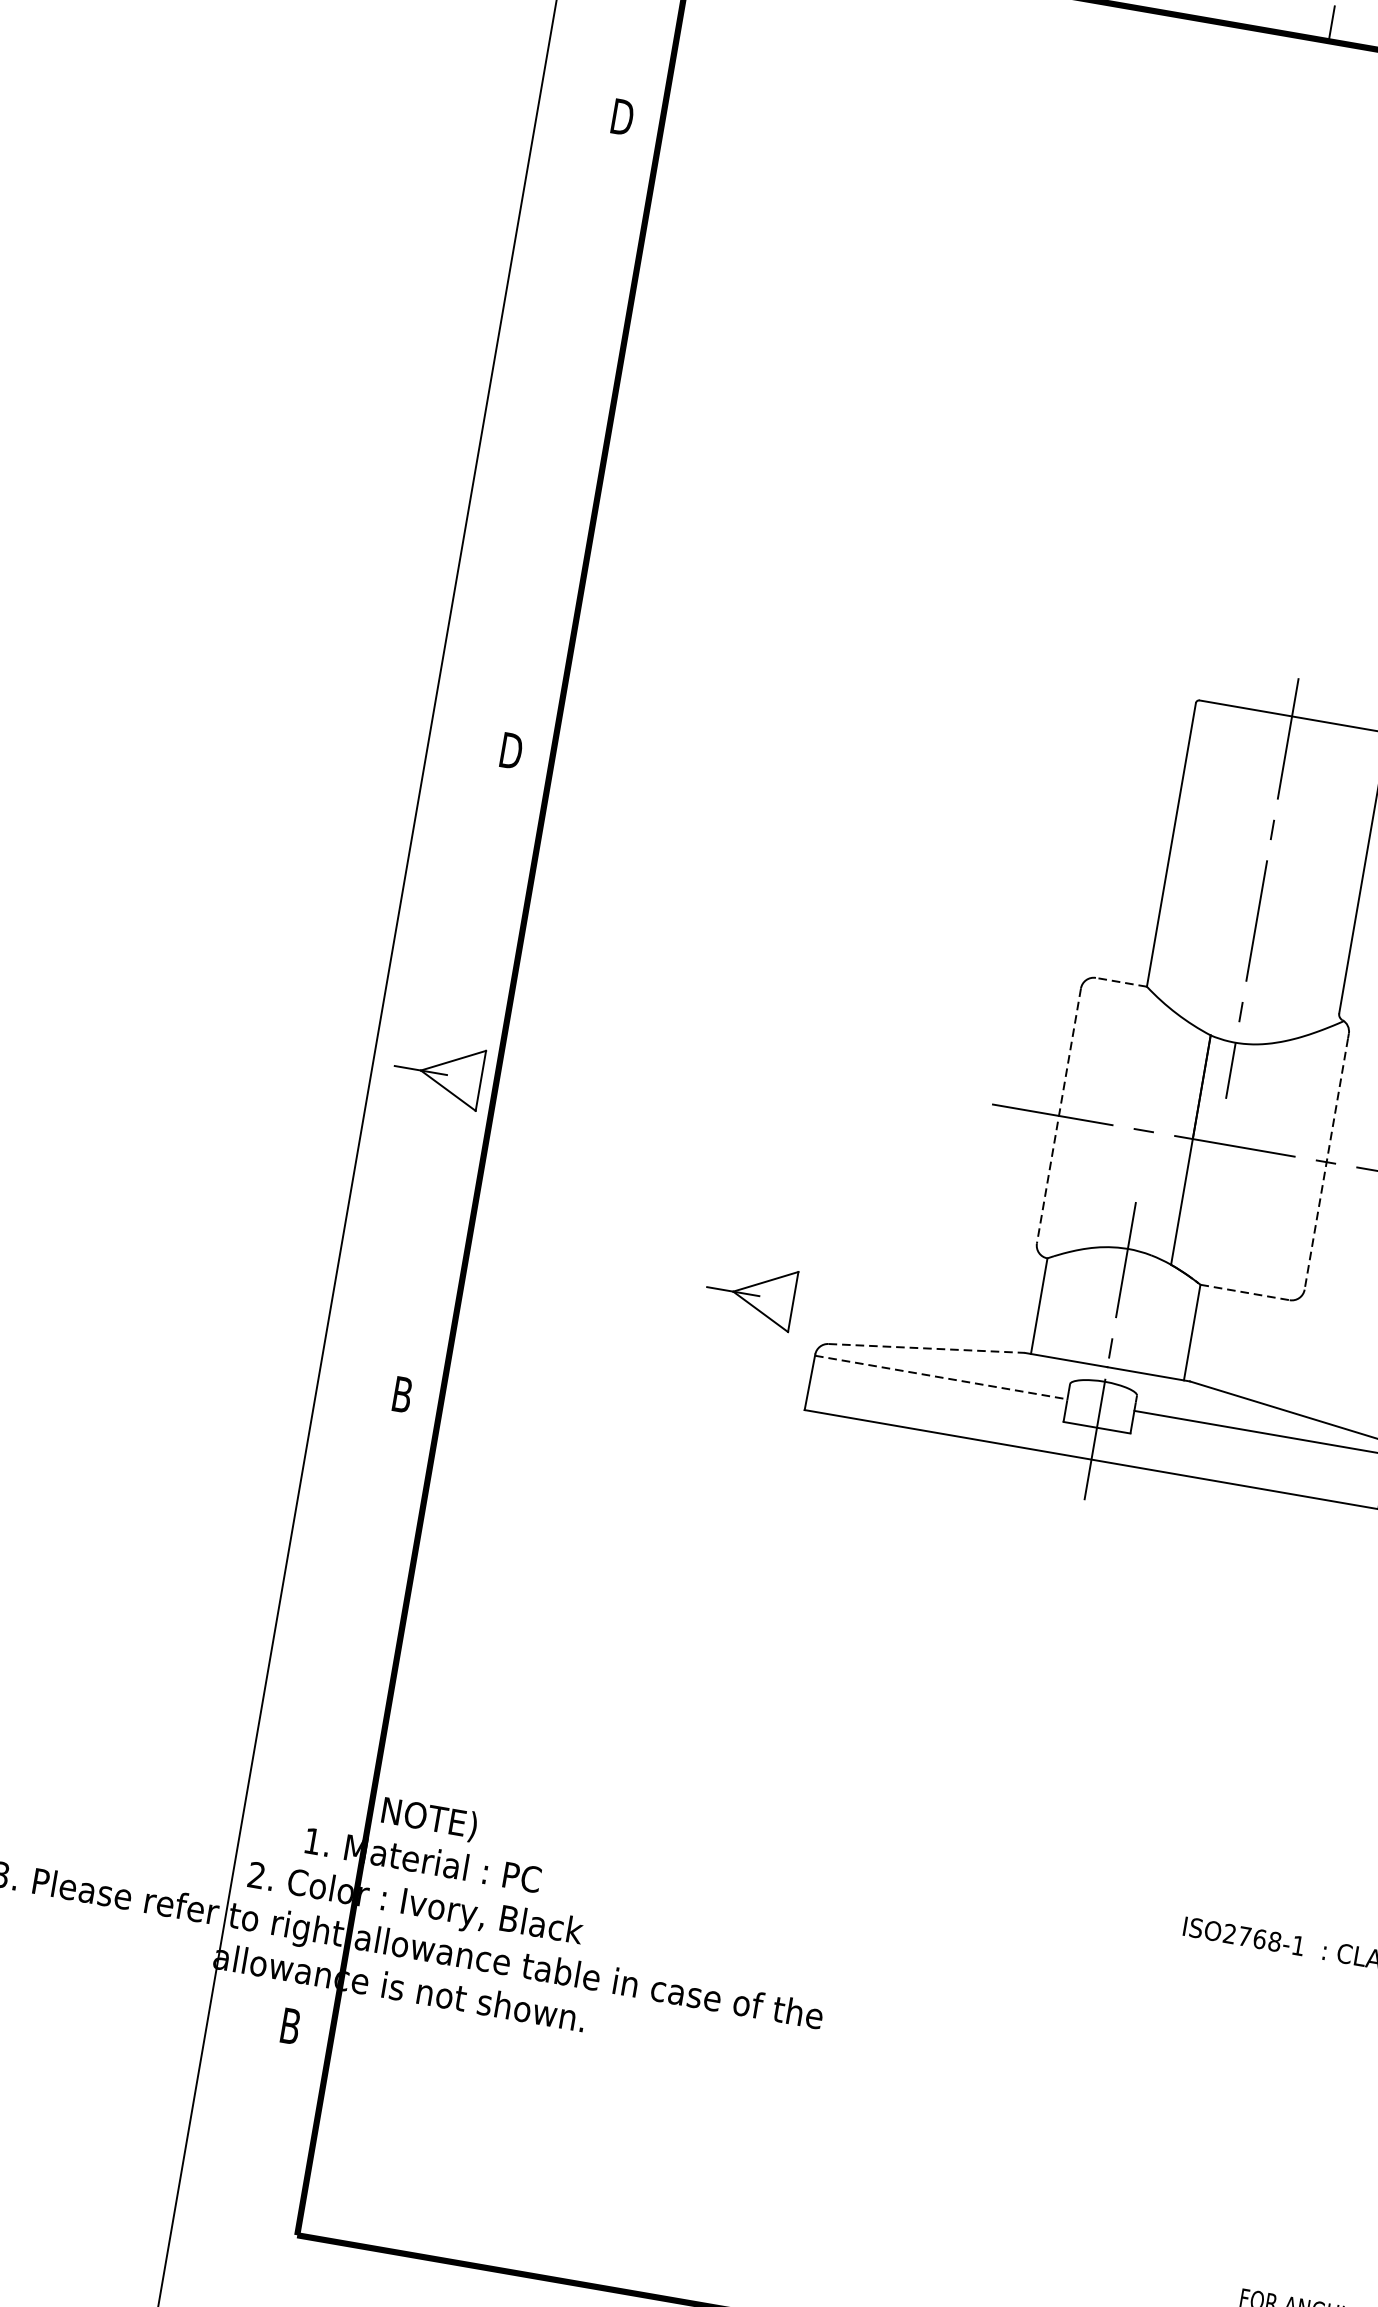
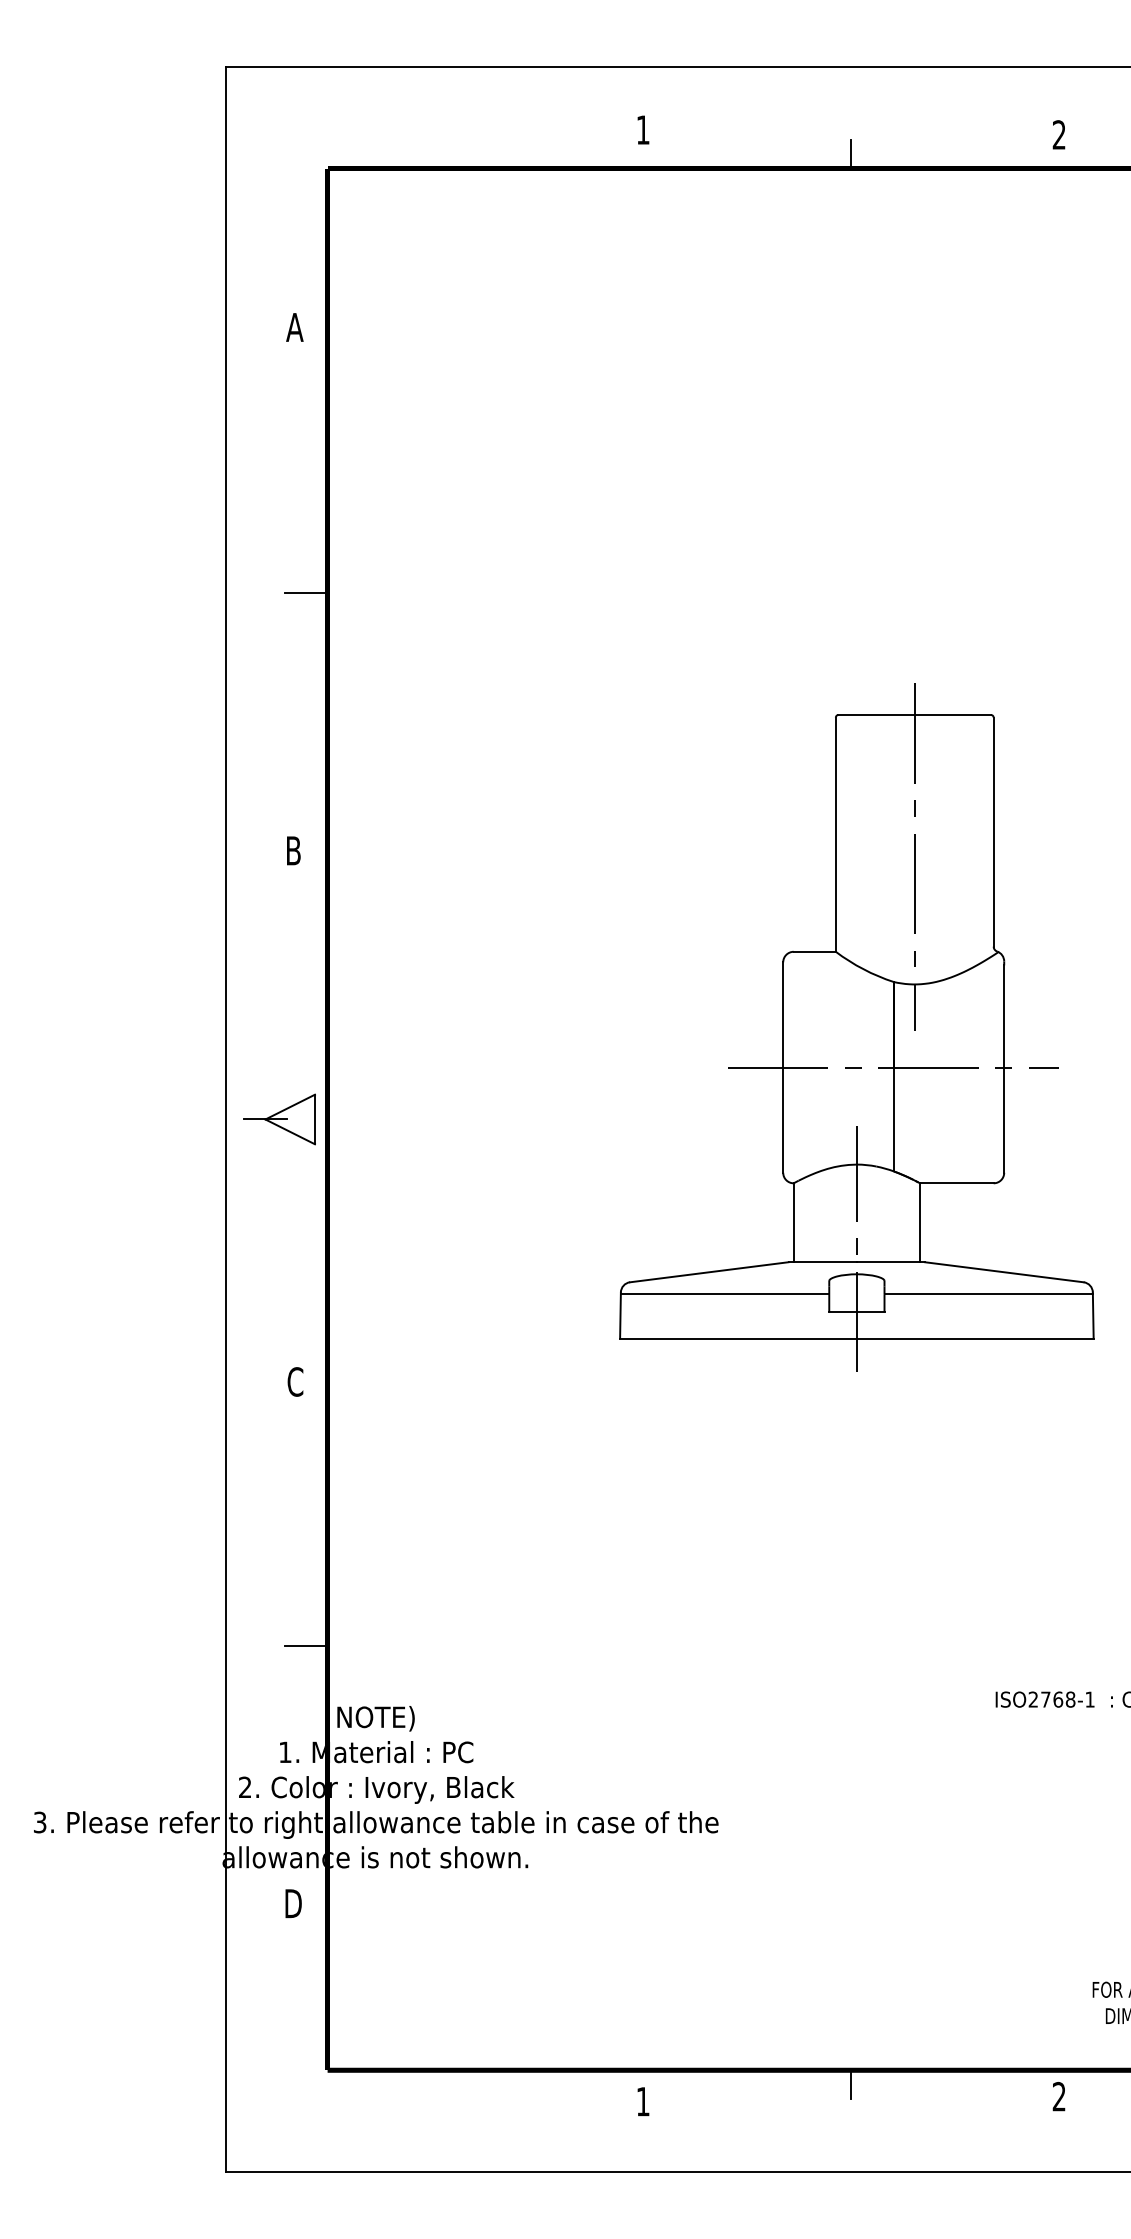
text: (621, 117) -> (294, 327), D -> A
line: (579, 441) -> (305, 593), added
text: (511, 750) -> (293, 850), D -> B
line: (1121, 981) -> (814, 951), dashed -> solid
line: (1059, 1117) -> (783, 1068), dashed -> solid
line: (1326, 1164) -> (1004, 1069), dashed -> solid
line: (1244, 1292) -> (956, 1183), dashed -> solid
part: (750, 1294) -> (560, 1253), removed
line: (926, 1348) -> (709, 1272), dashed -> solid
line: (941, 1377) -> (725, 1293), dashed -> solid
text: (402, 1394) -> (295, 1381), B -> C
line: (359, 1716) -> (305, 1645), added
text: (290, 2026) -> (293, 1903), B -> D

